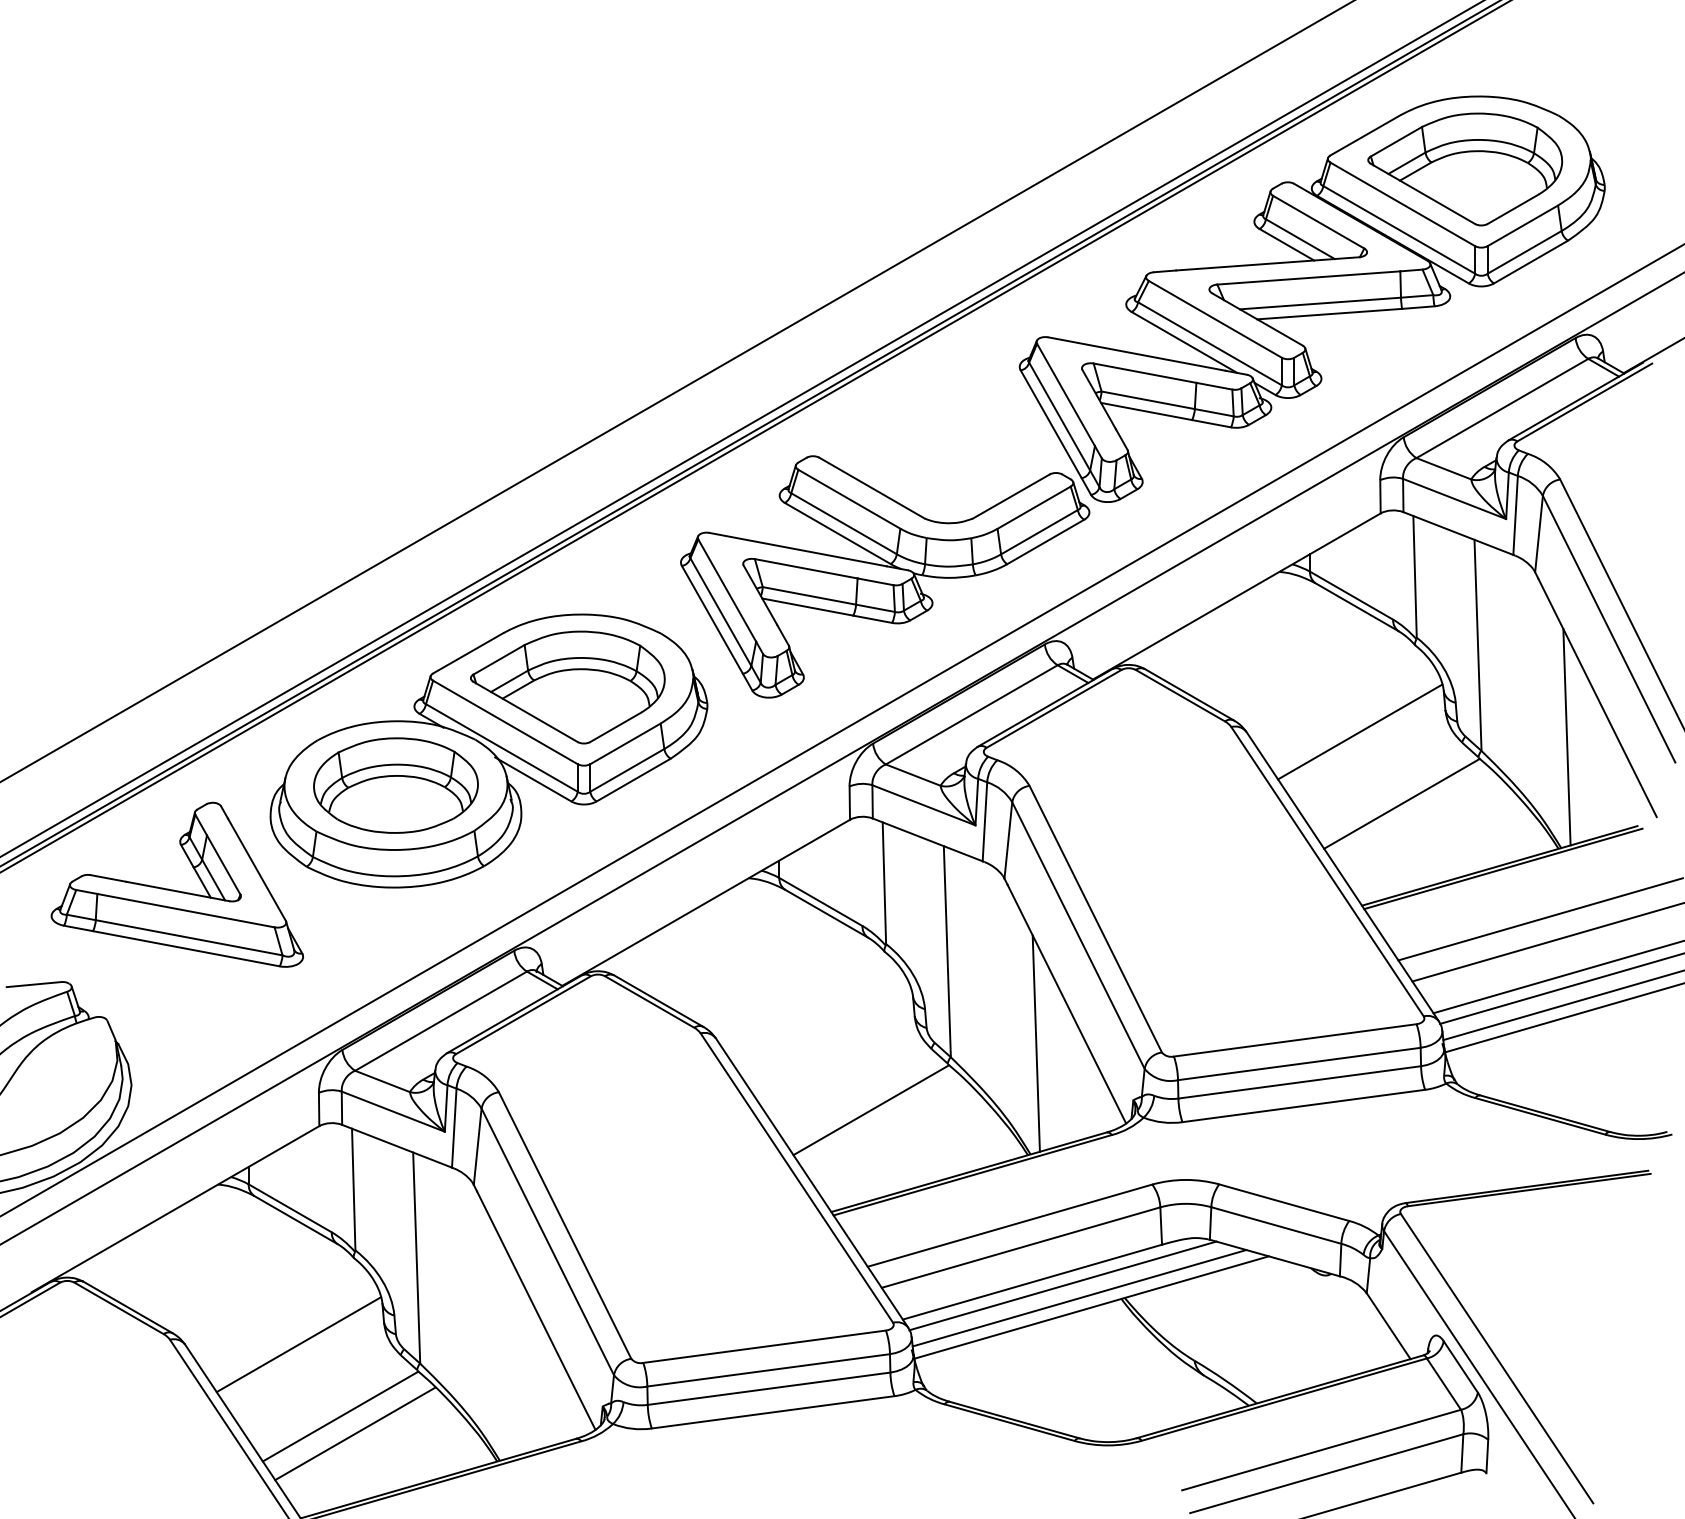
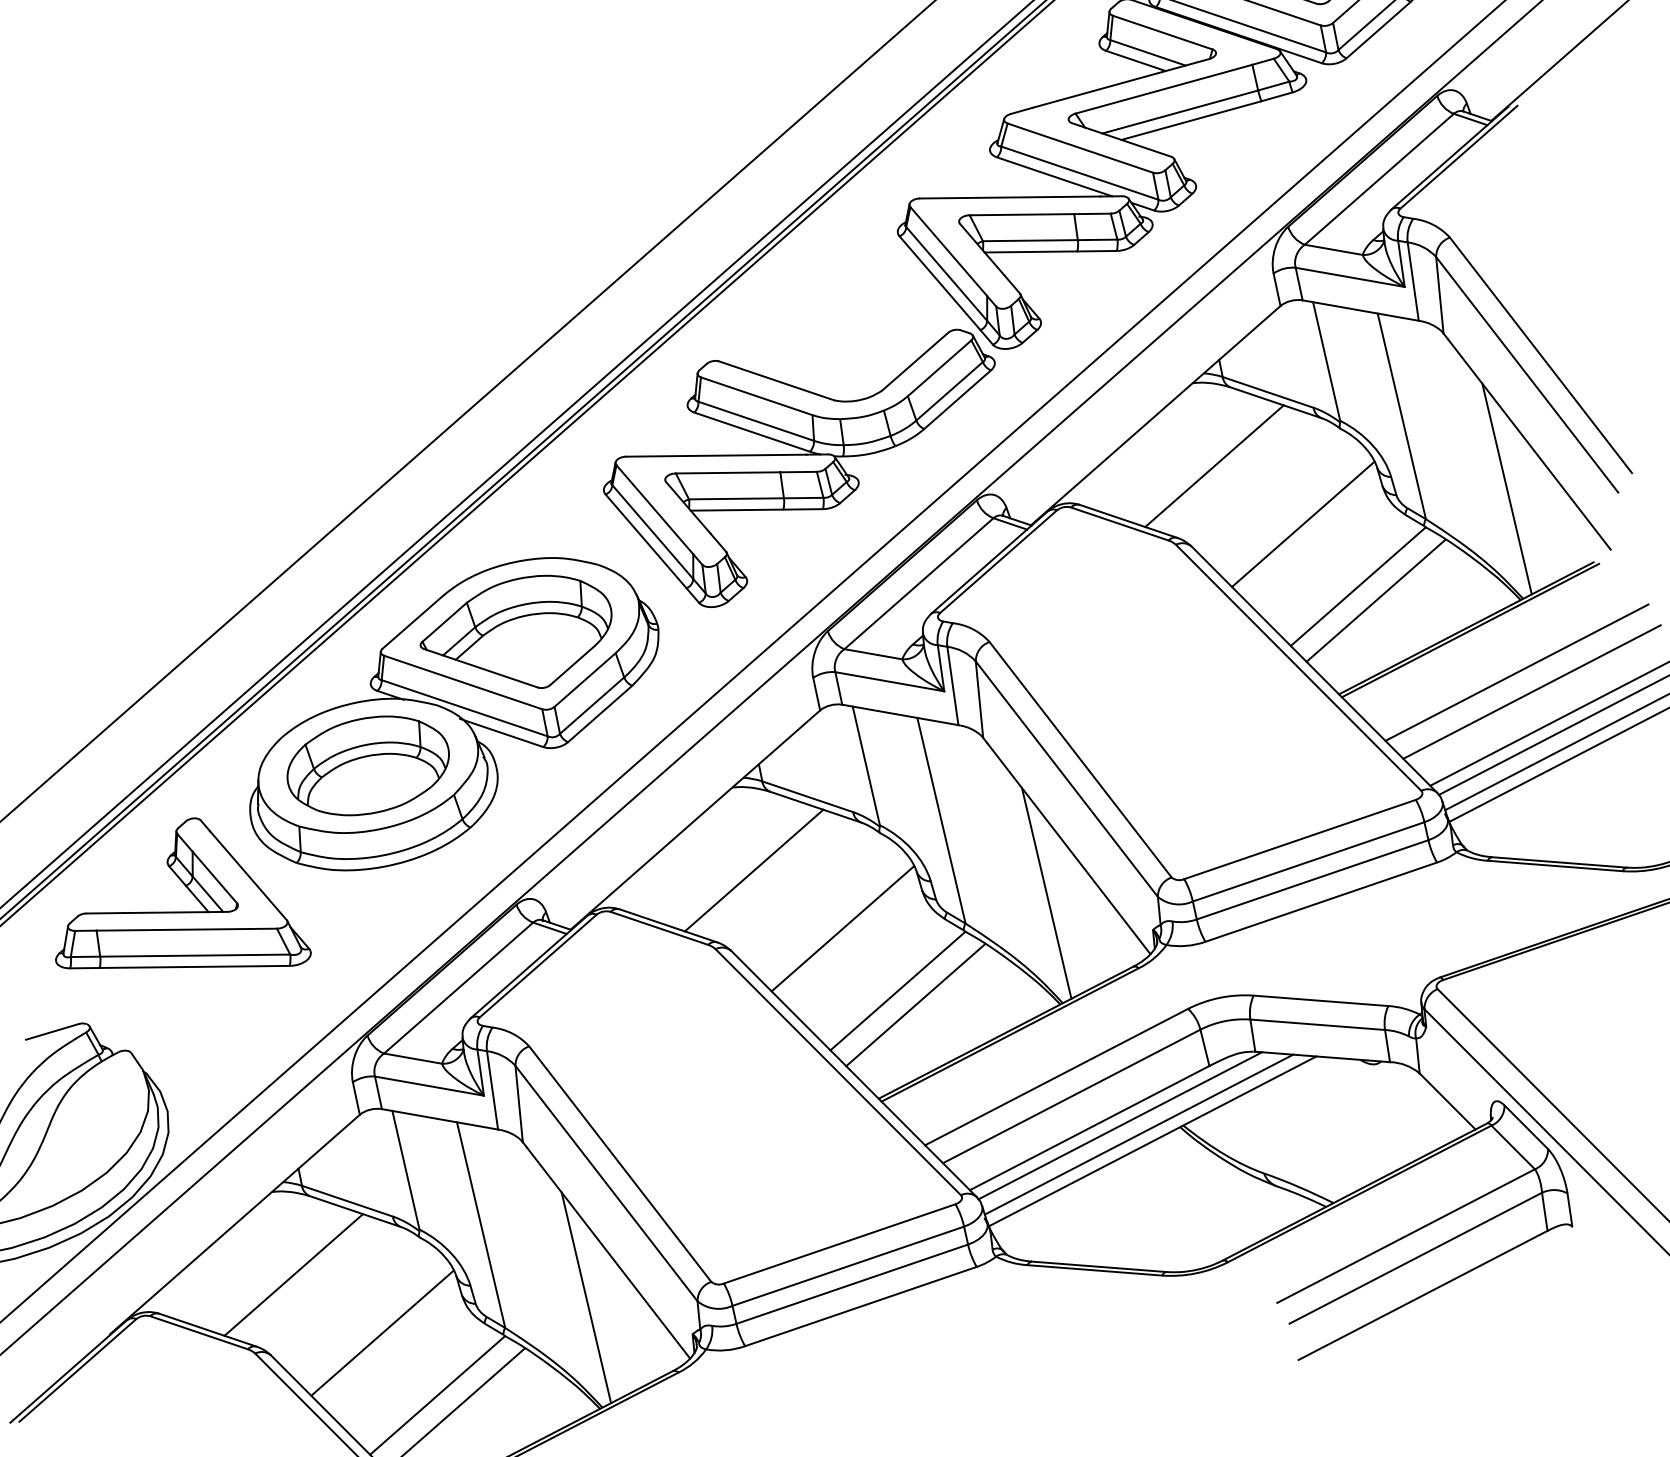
line: (1284, 657) -> (1214, 466), added
line: (1416, 820) -> (1375, 600), added
line: (753, 963) -> (753, 870), added
line: (829, 1037) -> (842, 927), added
line: (885, 1127) -> (915, 1005), added
line: (223, 1270) -> (294, 1275), added
line: (505, 1349) -> (586, 1297), added

